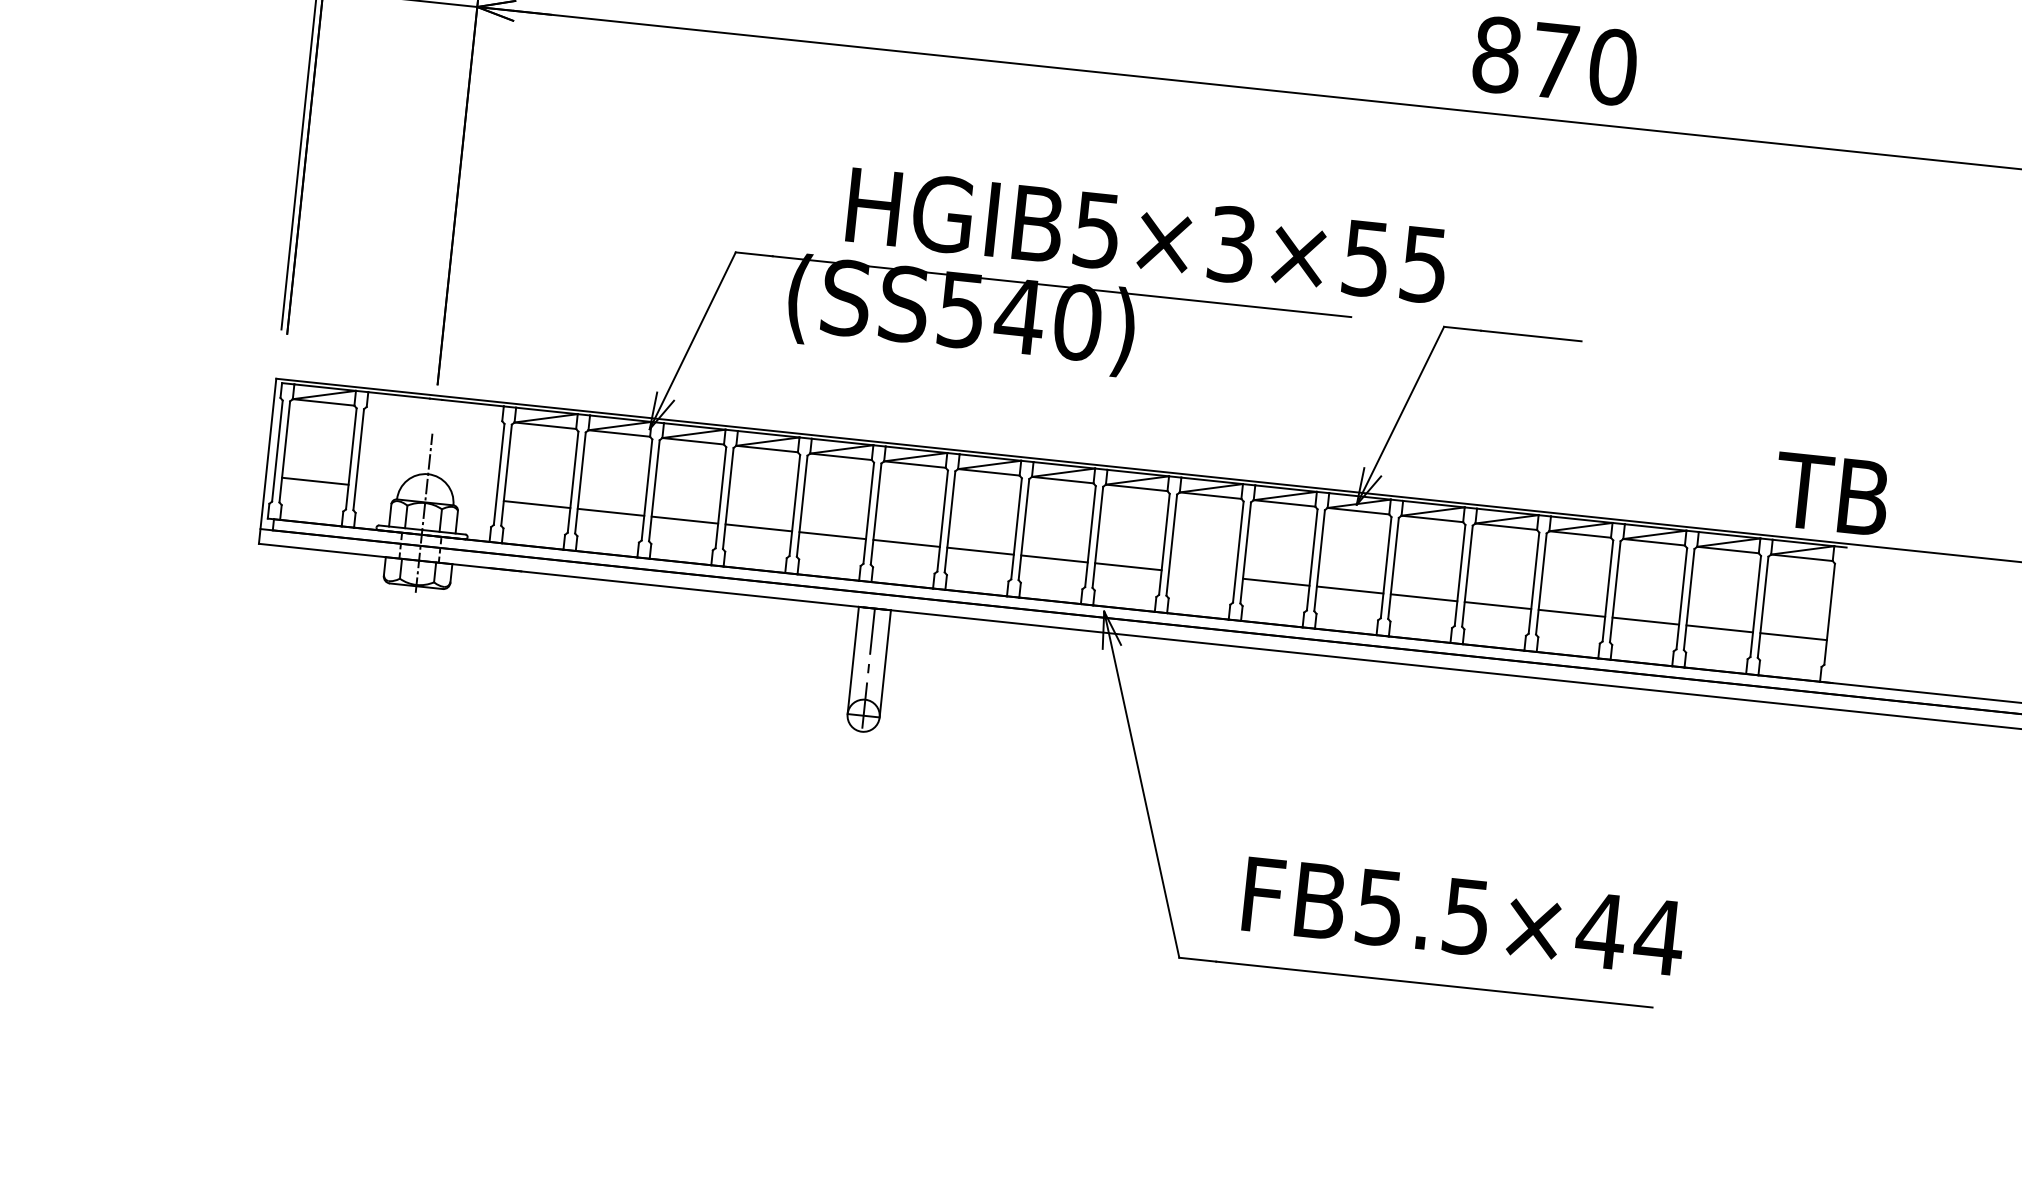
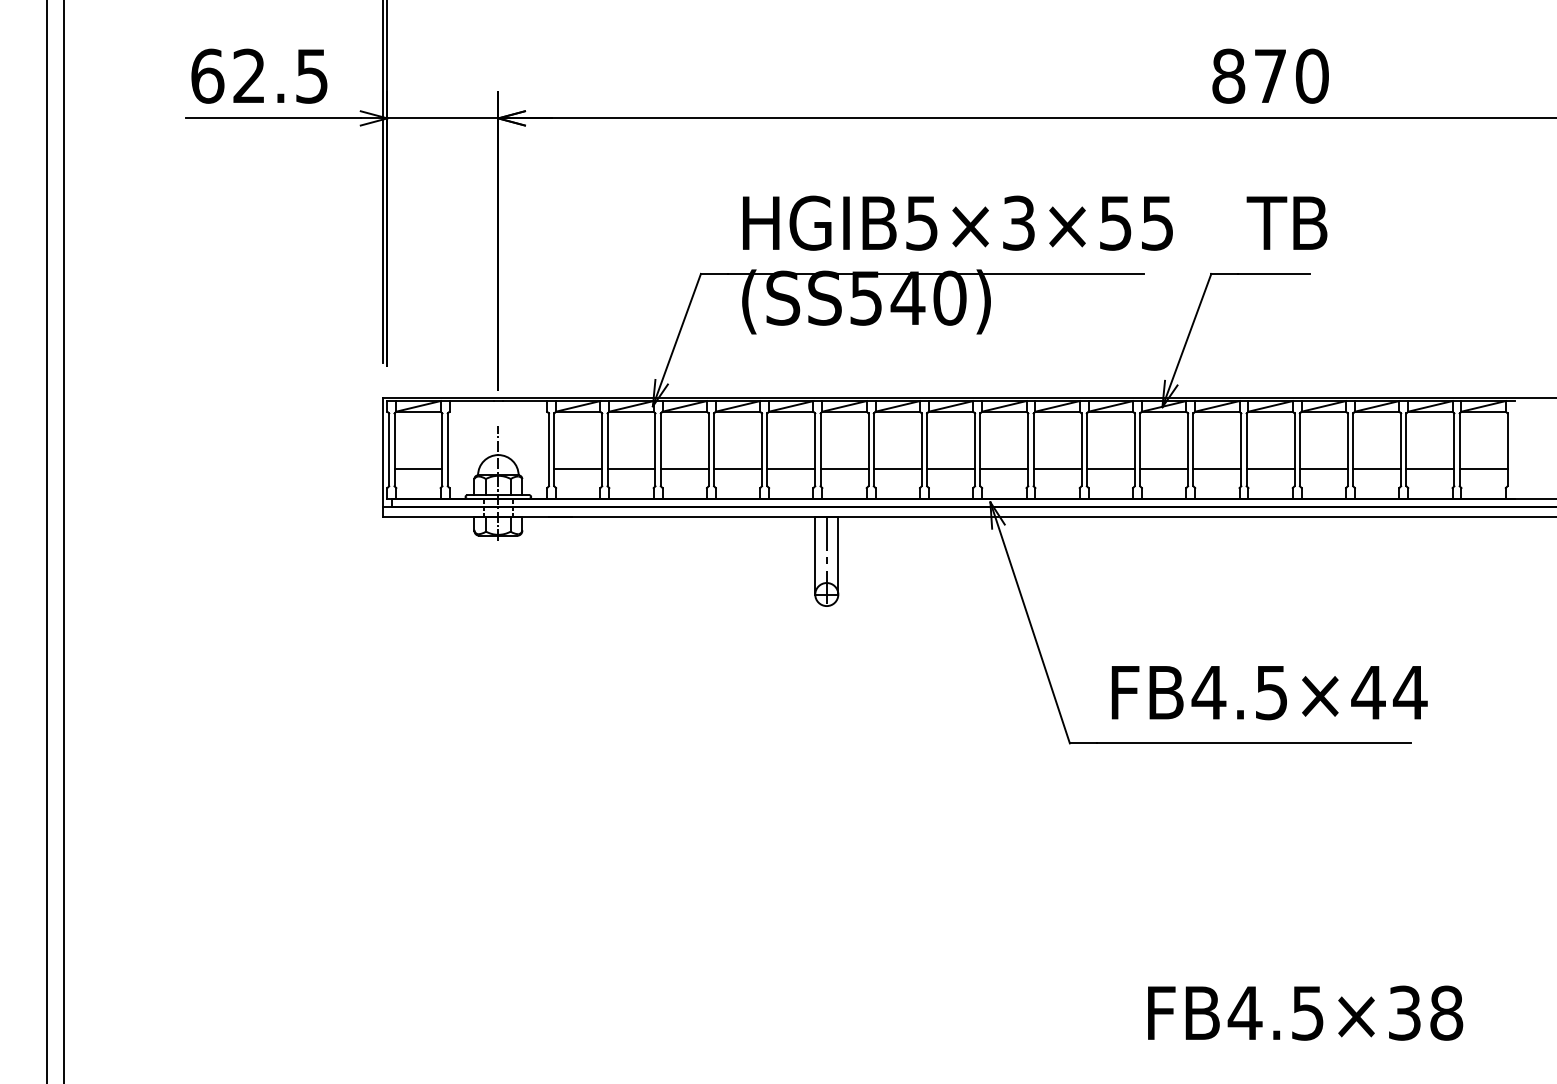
text: (1146, 234) -> (957, 222), moved
text: (1830, 493) -> (1286, 222), moved
line: (1202, 574) -> (1057, 468), added
text: (1378, 908) -> (1208, 693), FB5.5×44 -> FB4.5×44

